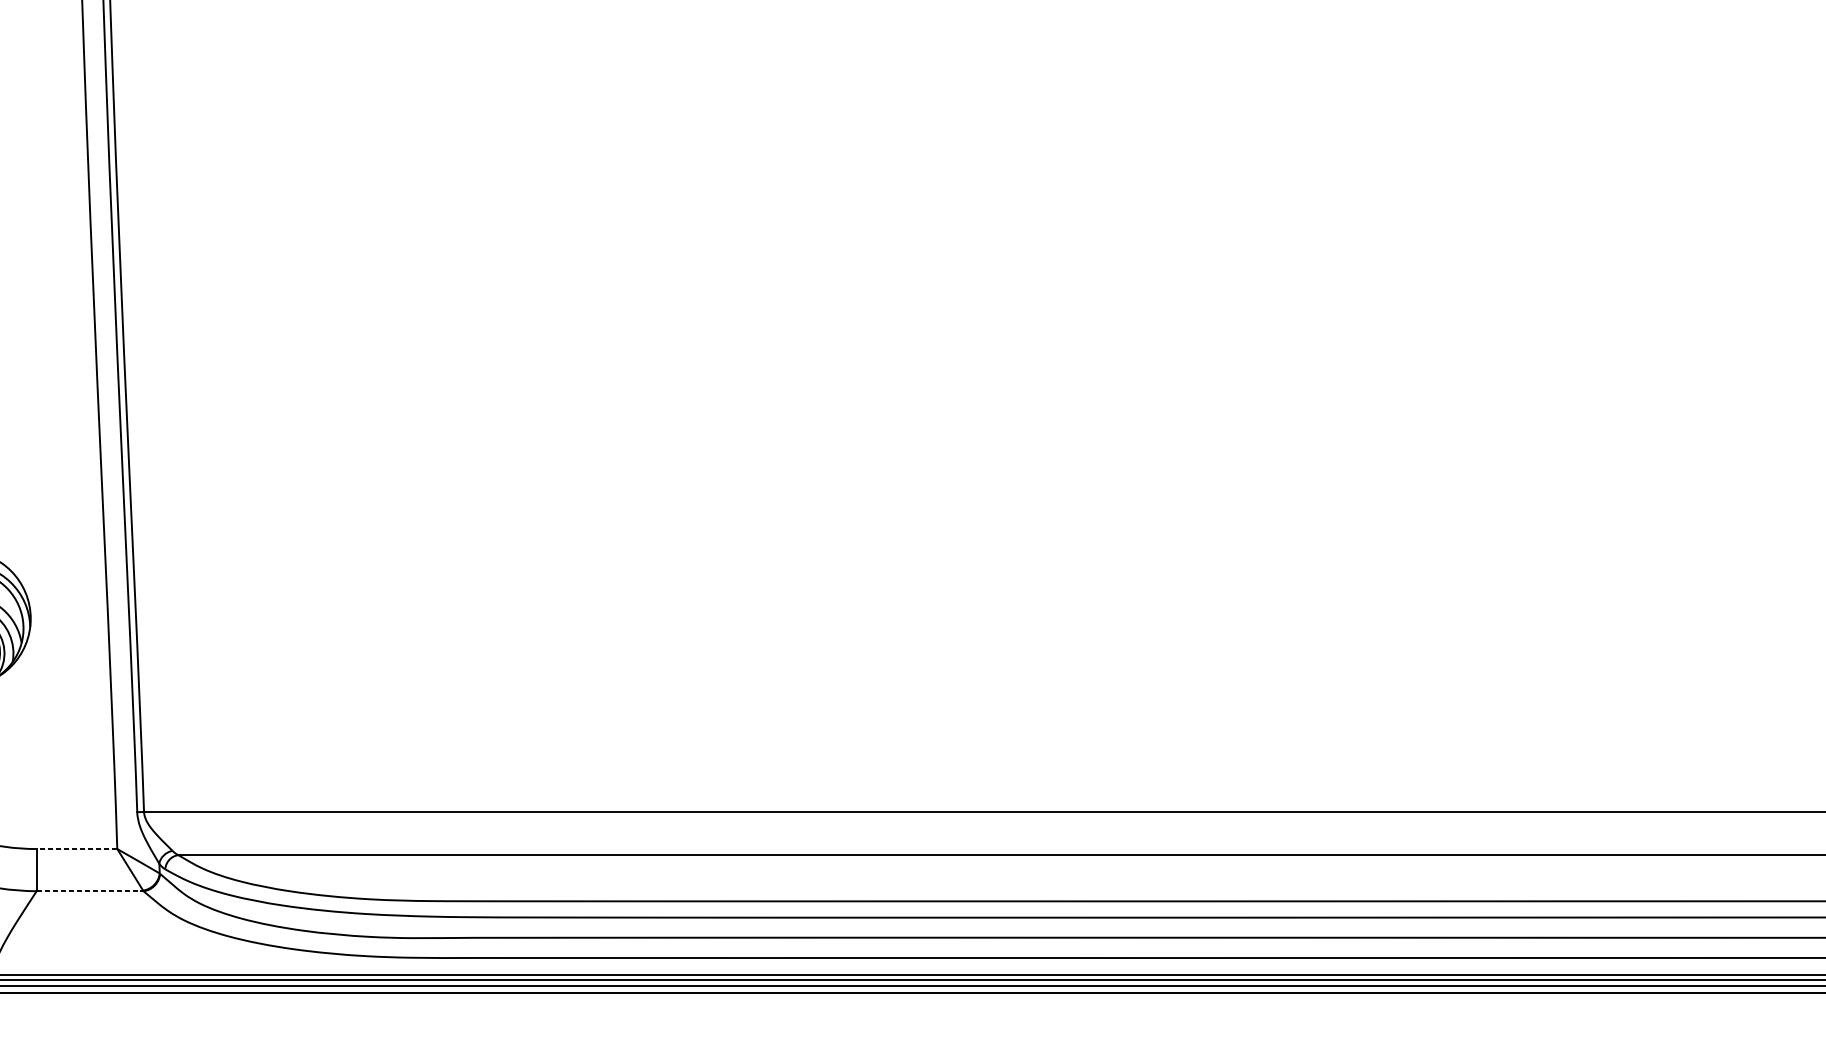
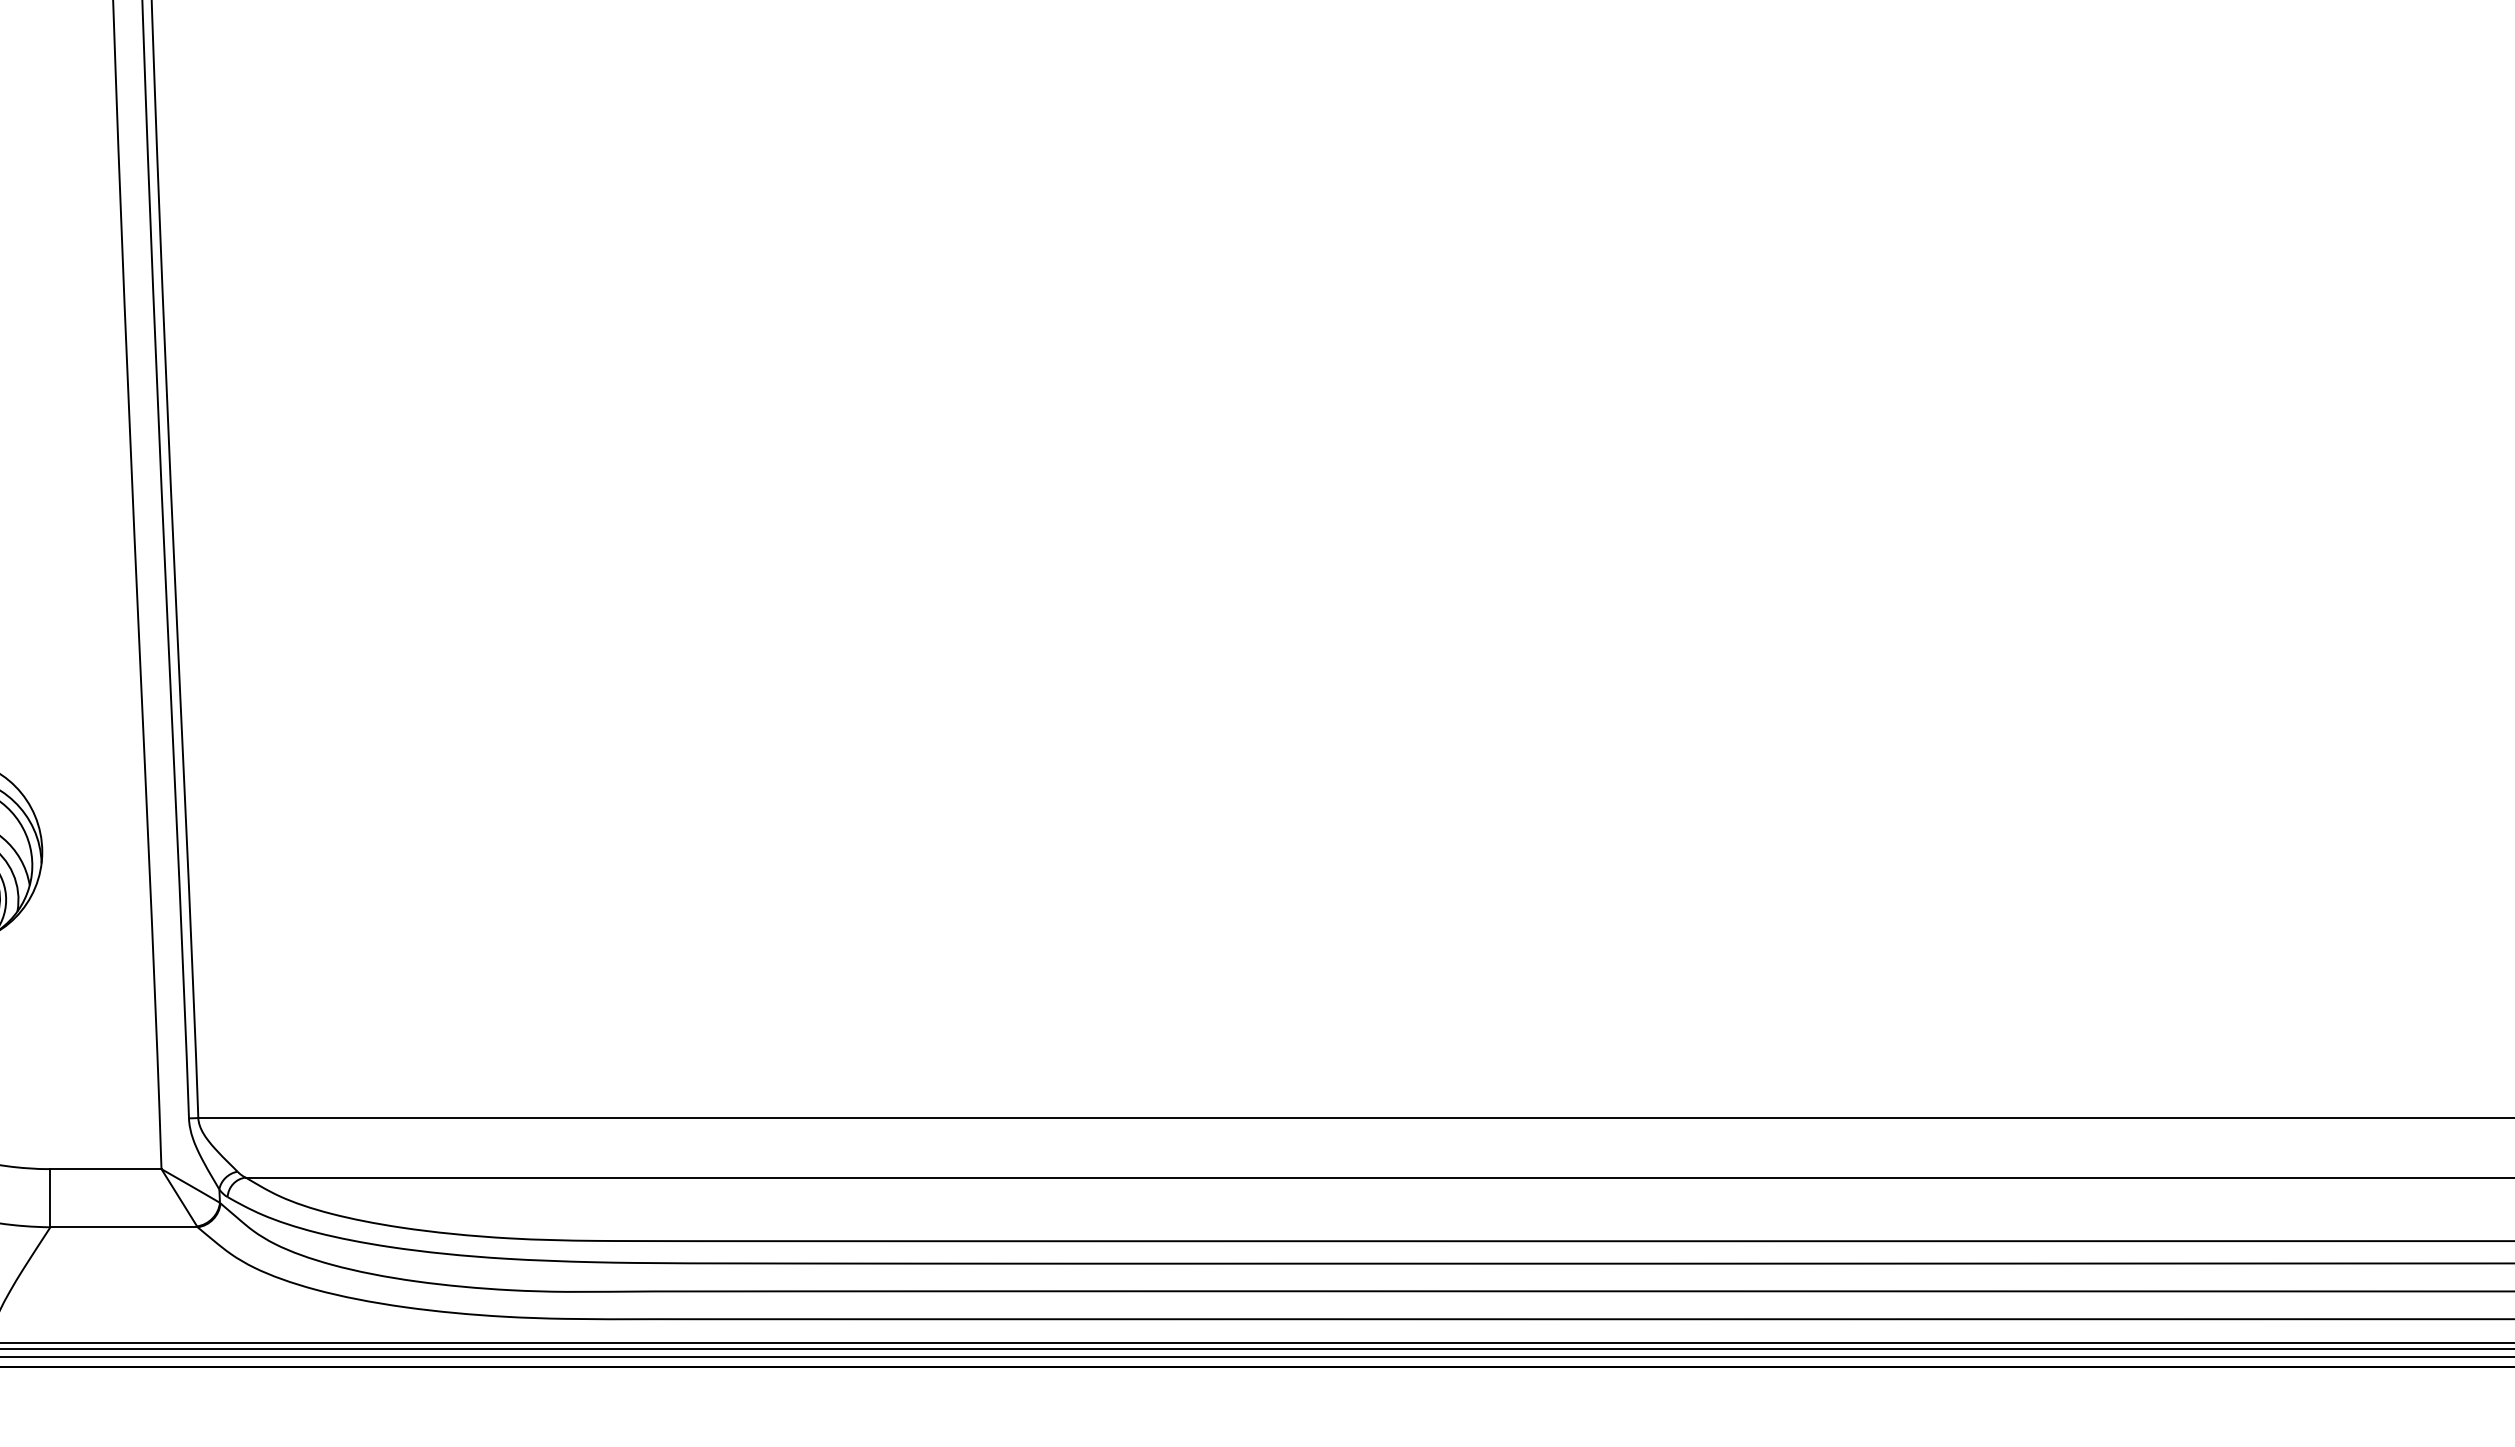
line: (76, 849) -> (105, 1169), dashed -> solid
line: (90, 891) -> (124, 1227), dashed -> solid

